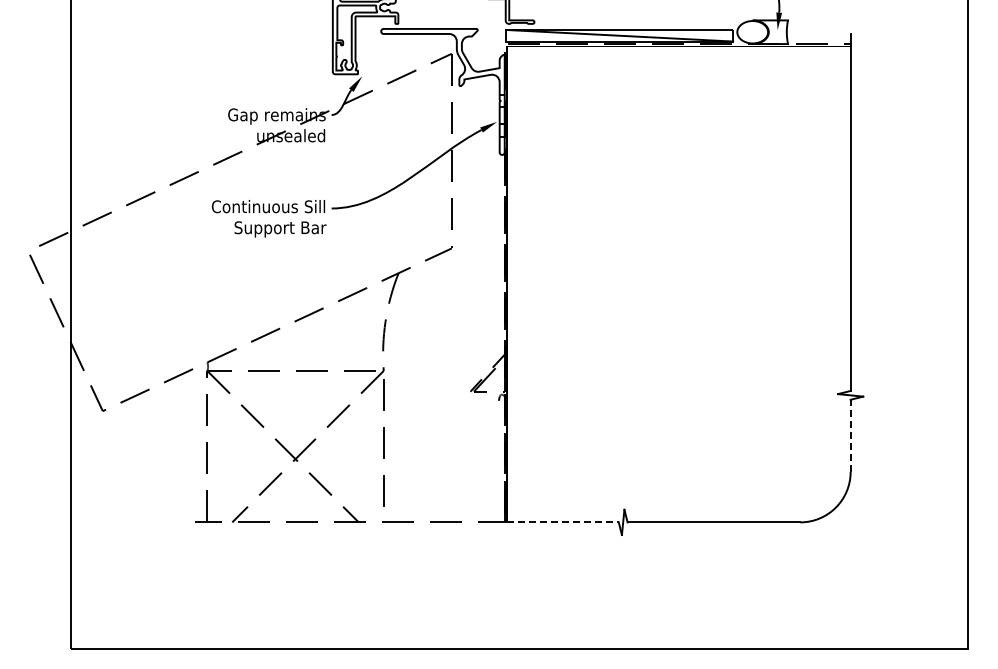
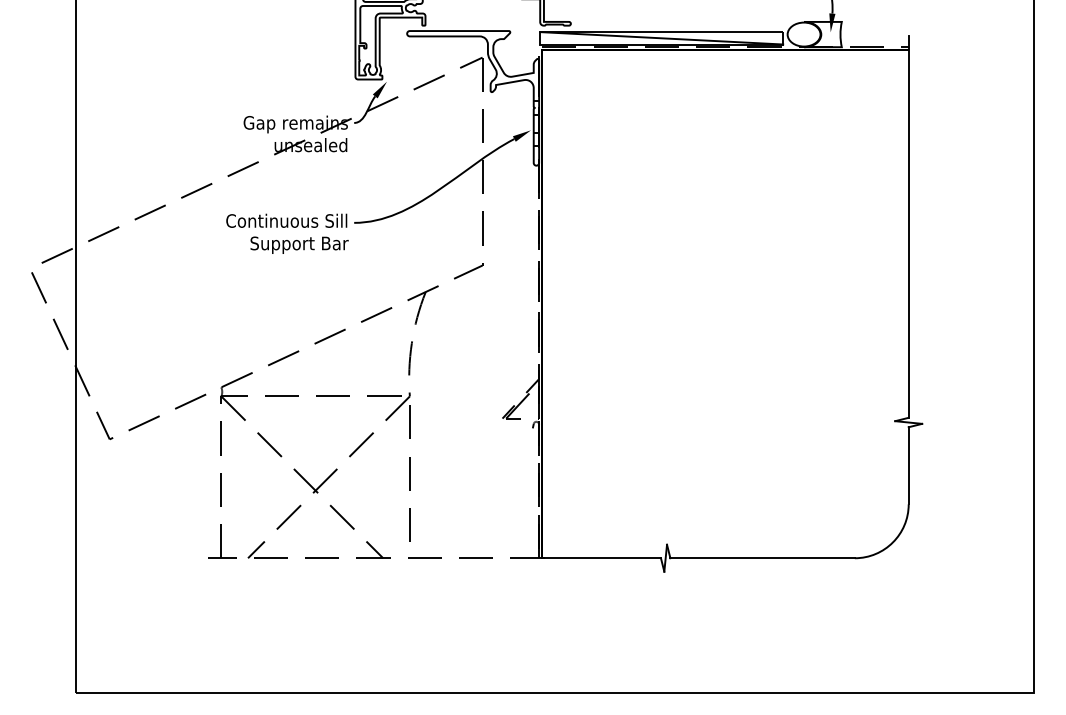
line: (850, 435) -> (908, 465), dashed -> solid
line: (563, 522) -> (601, 558), dashed -> solid

